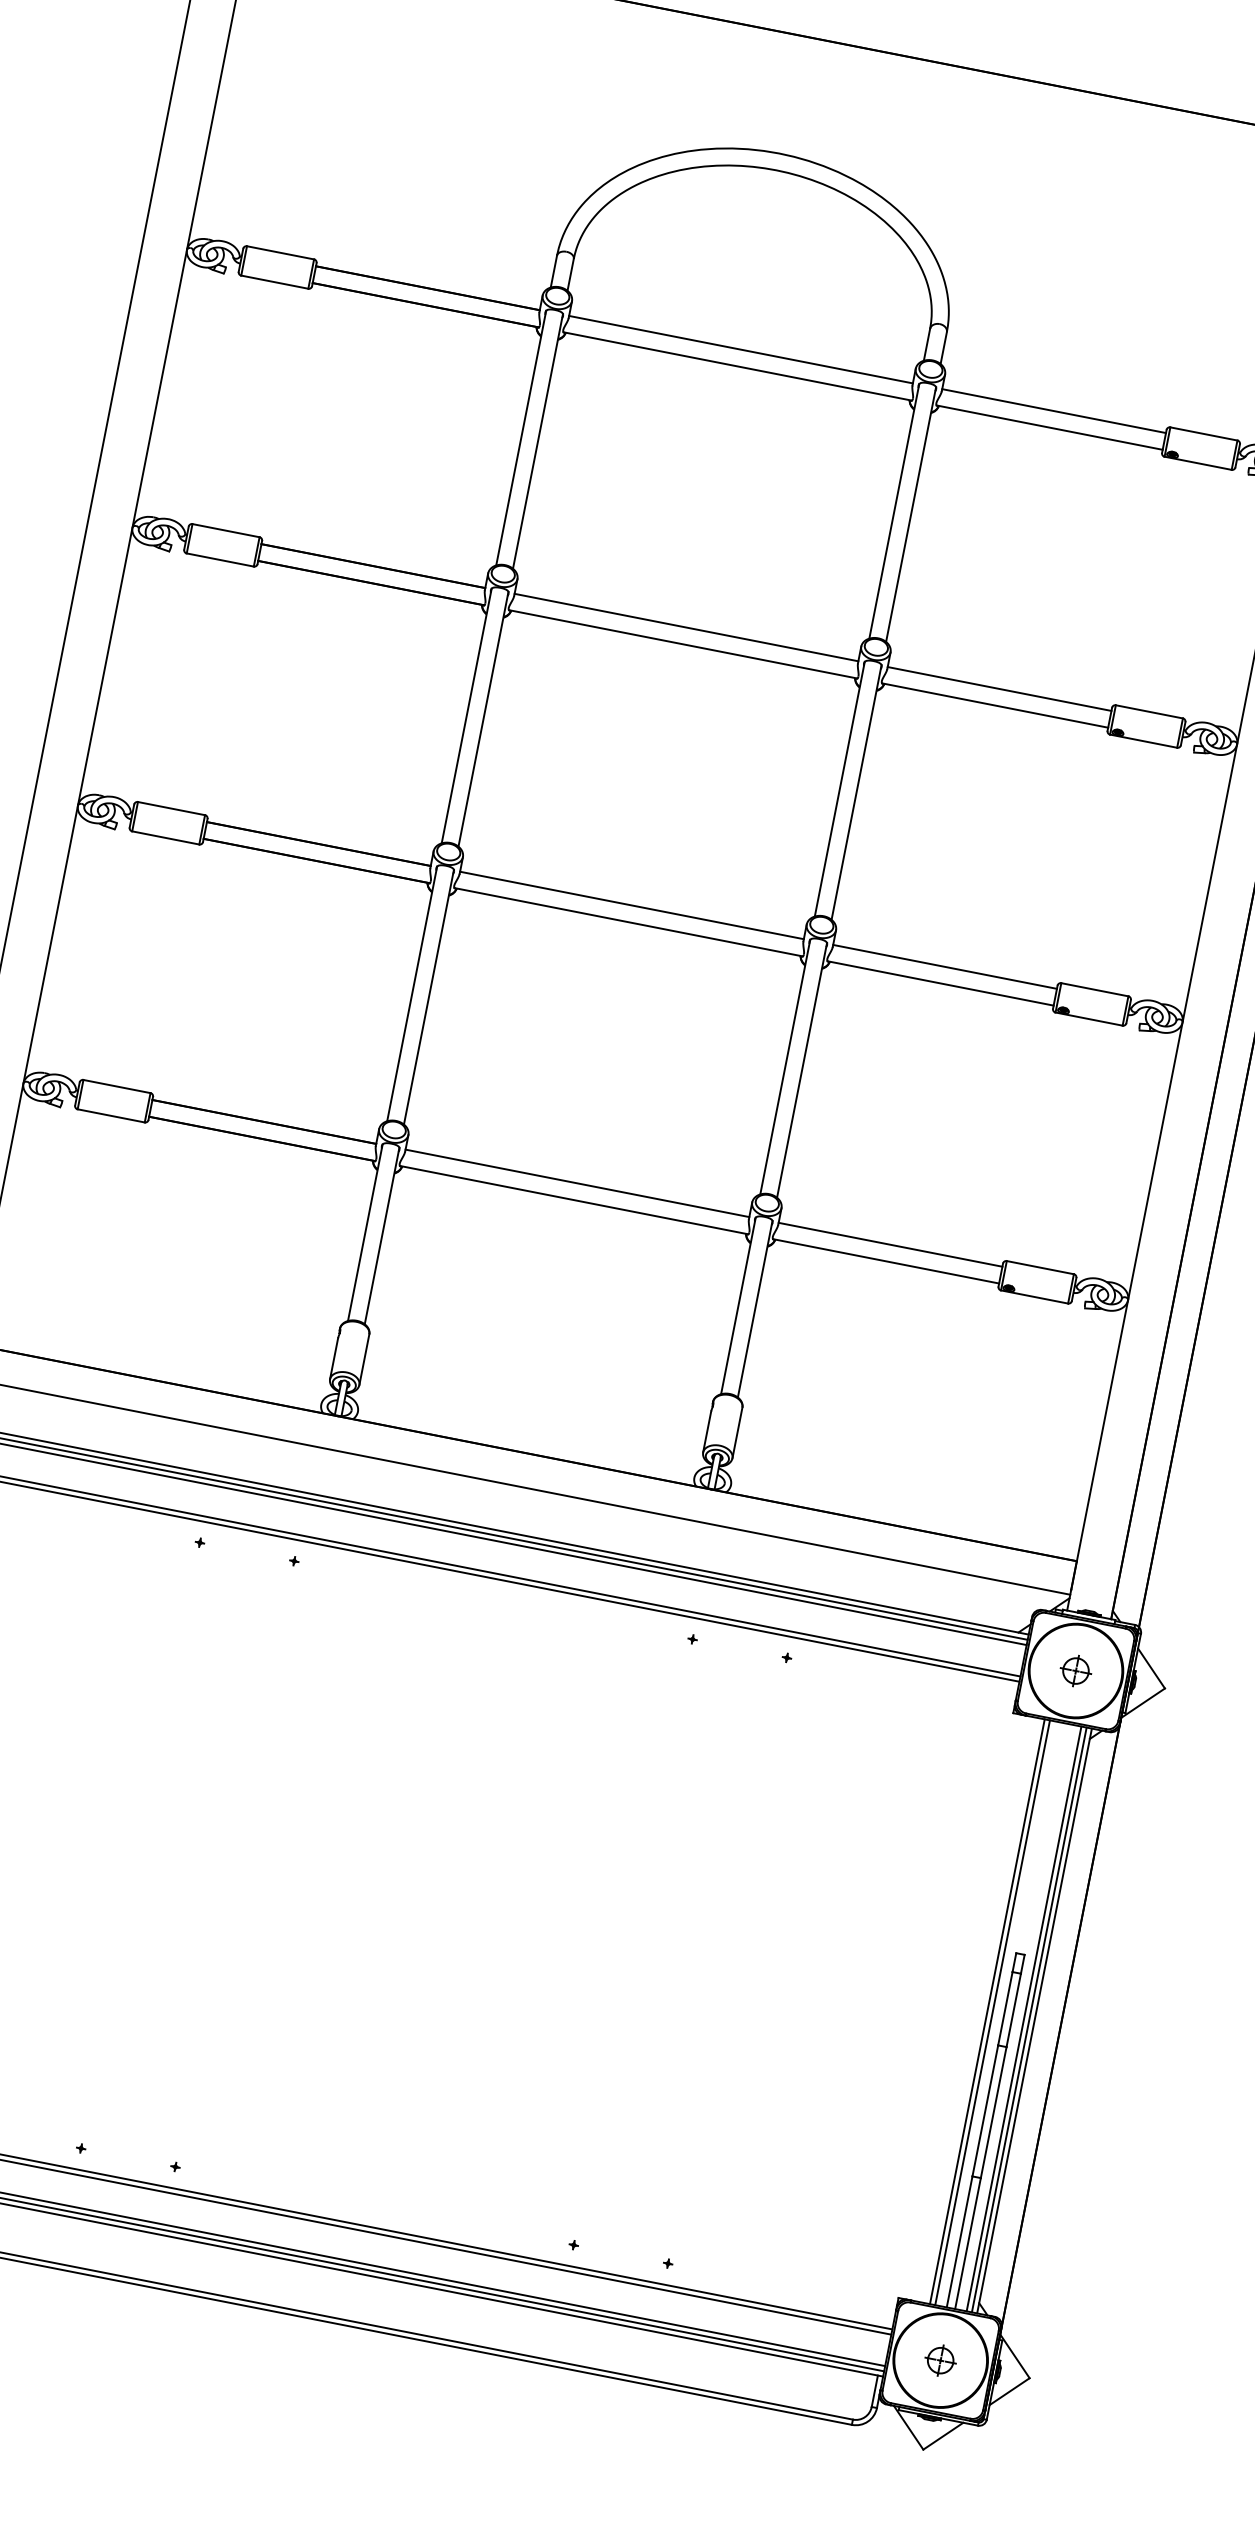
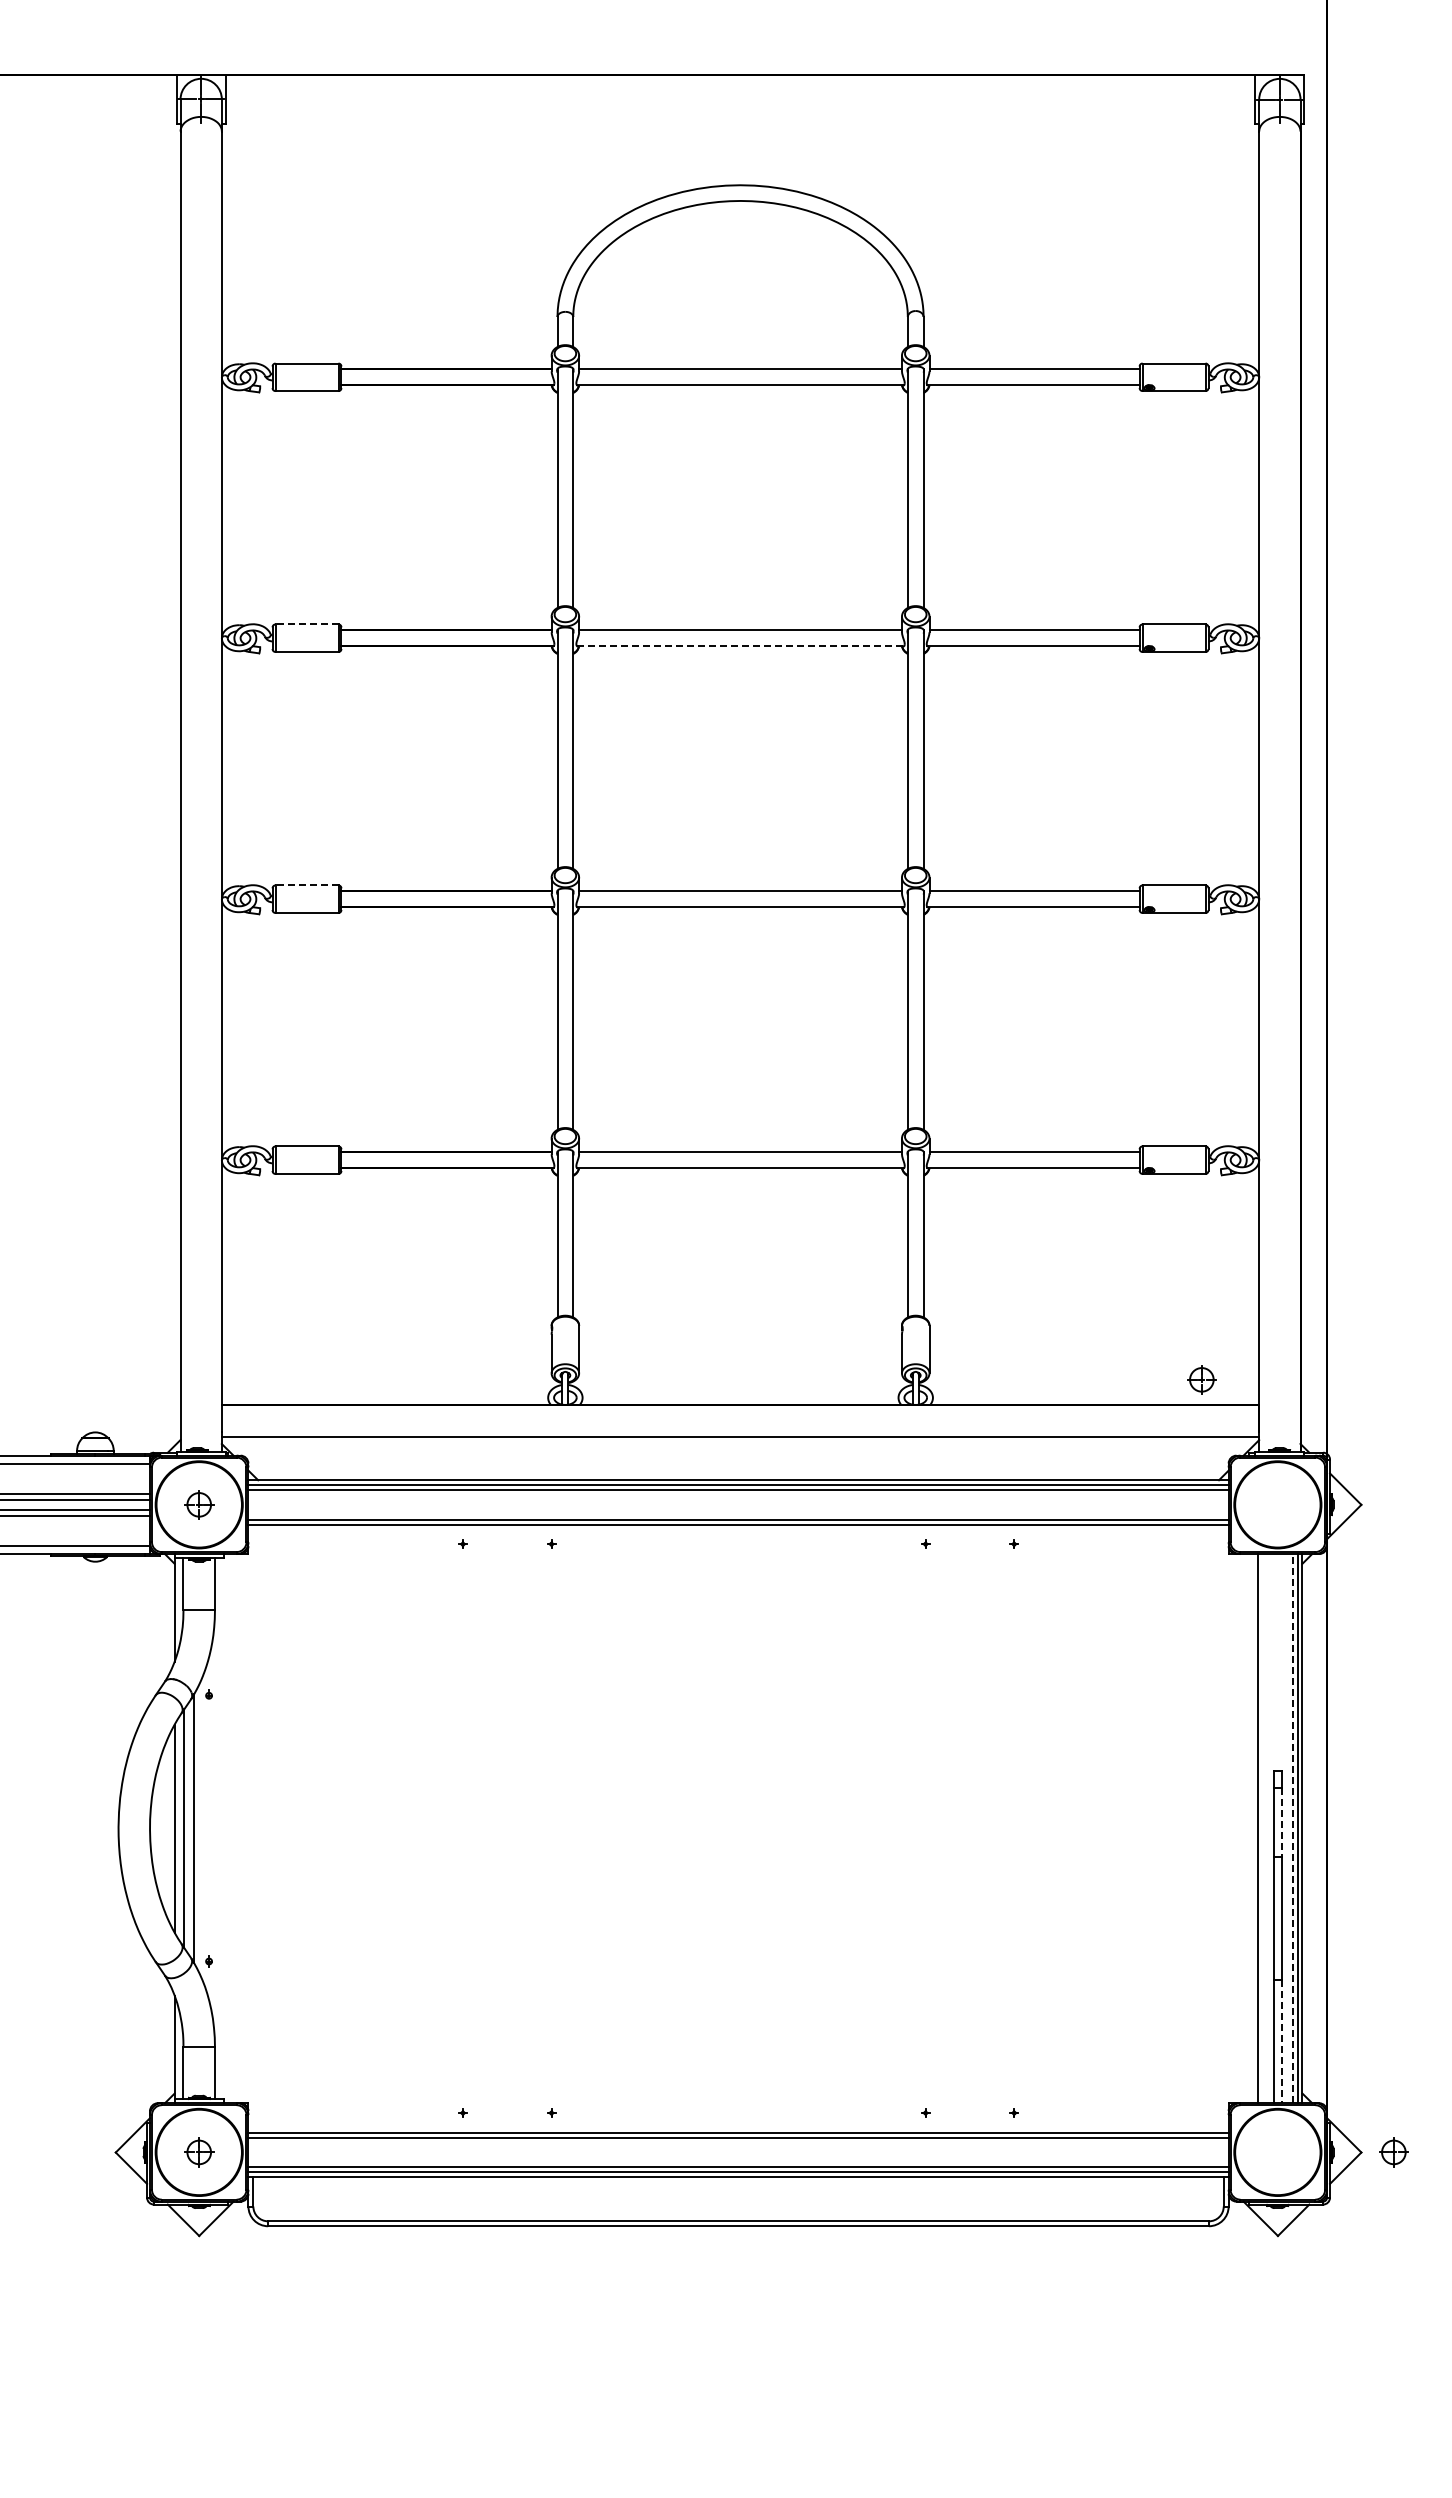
line: (225, 530) -> (306, 624), solid -> dashed
line: (683, 644) -> (740, 646), solid -> dashed
line: (170, 808) -> (306, 885), solid -> dashed
part: (1075, 1670) -> (1201, 1379), moved
line: (1013, 2011) -> (1281, 1823), solid -> dashed
line: (993, 2012) -> (1263, 1828), removed
line: (1023, 2018) -> (1292, 1828), solid -> dashed
line: (967, 2243) -> (1281, 2041), solid -> dashed
part: (940, 2360) -> (1393, 2152), moved

